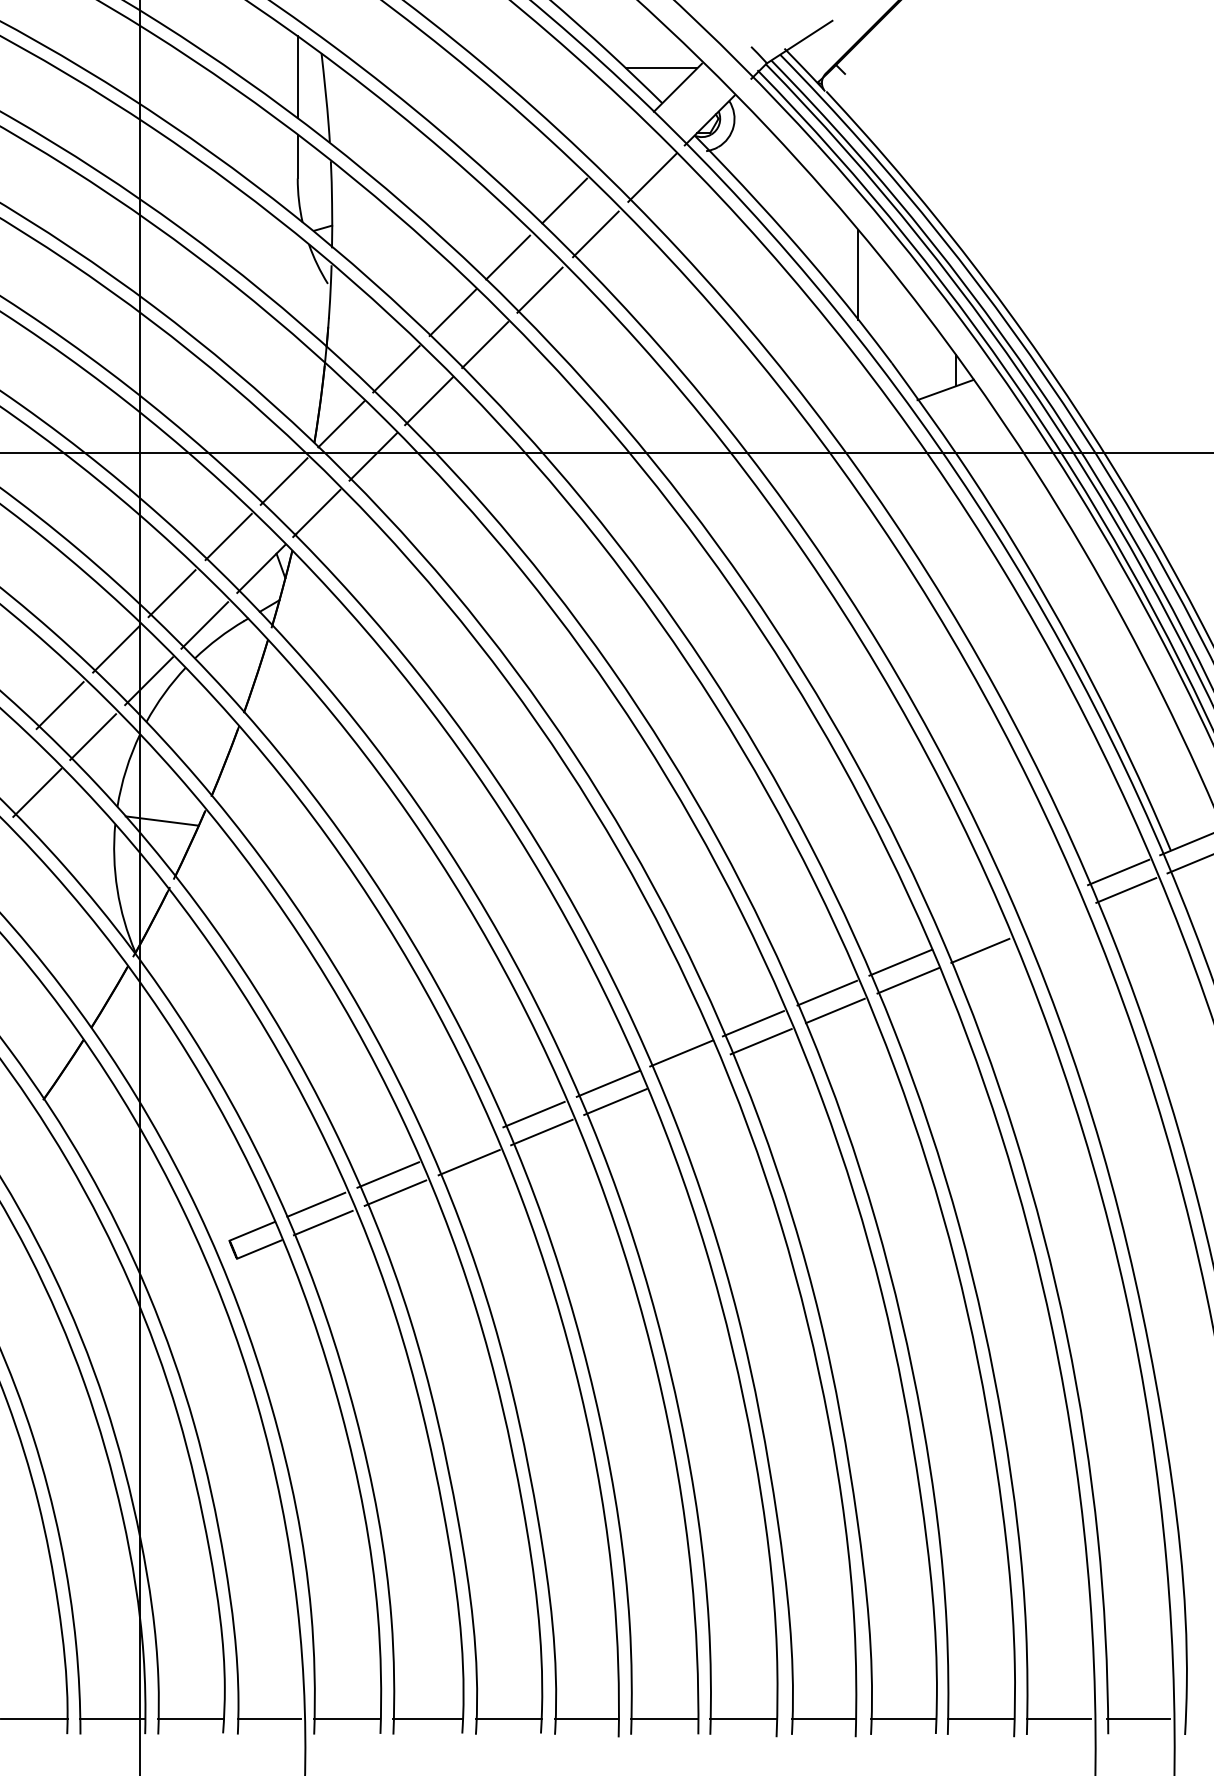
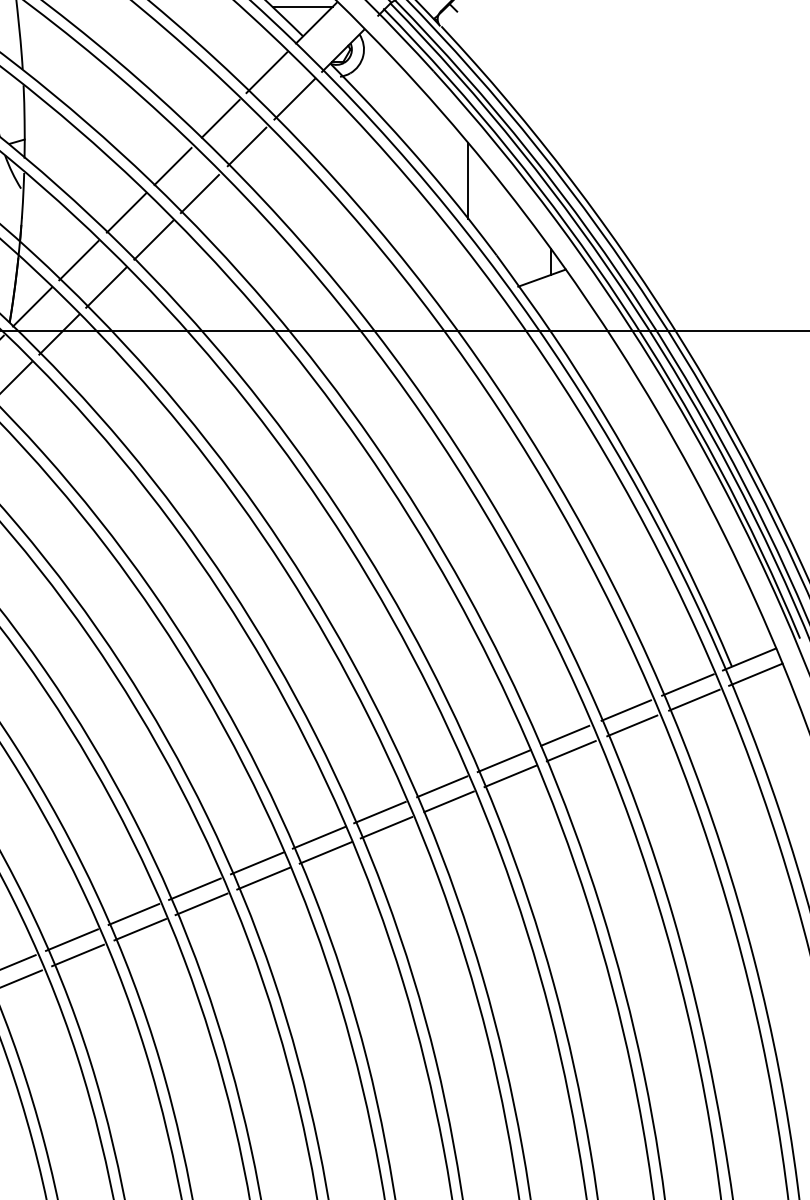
line: (619, 146) -> (266, 72), added
line: (1045, 902) -> (626, 710), added
line: (1052, 920) -> (632, 725), added
line: (972, 932) -> (564, 735), added
line: (688, 1071) -> (325, 852), added
line: (461, 1144) -> (133, 914), added

